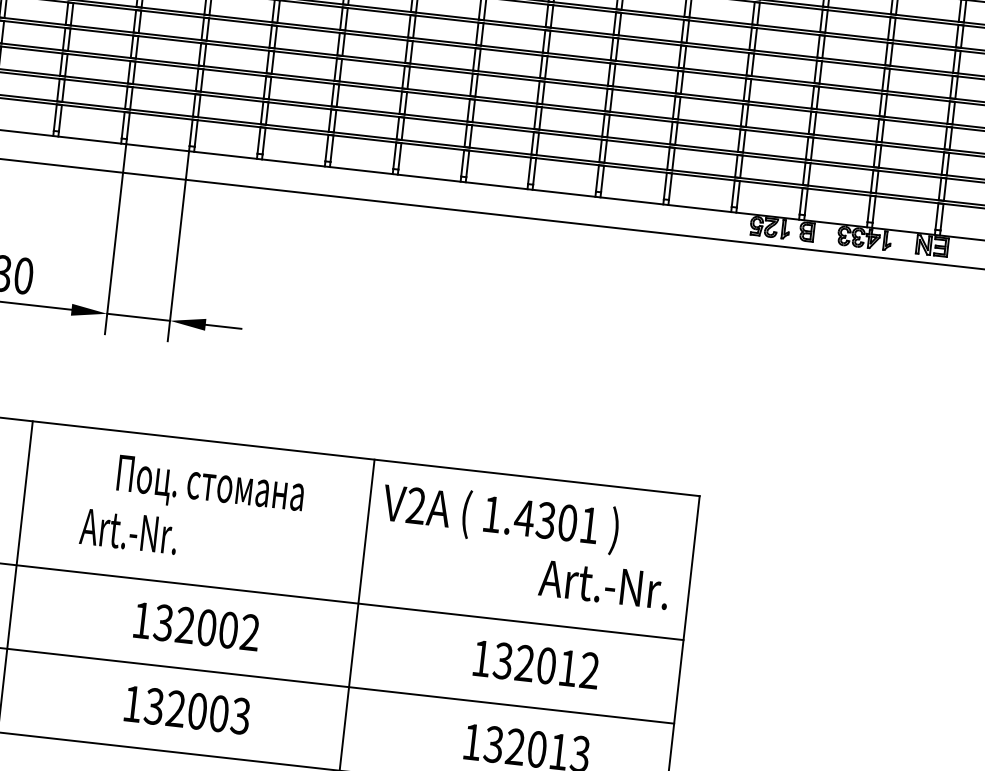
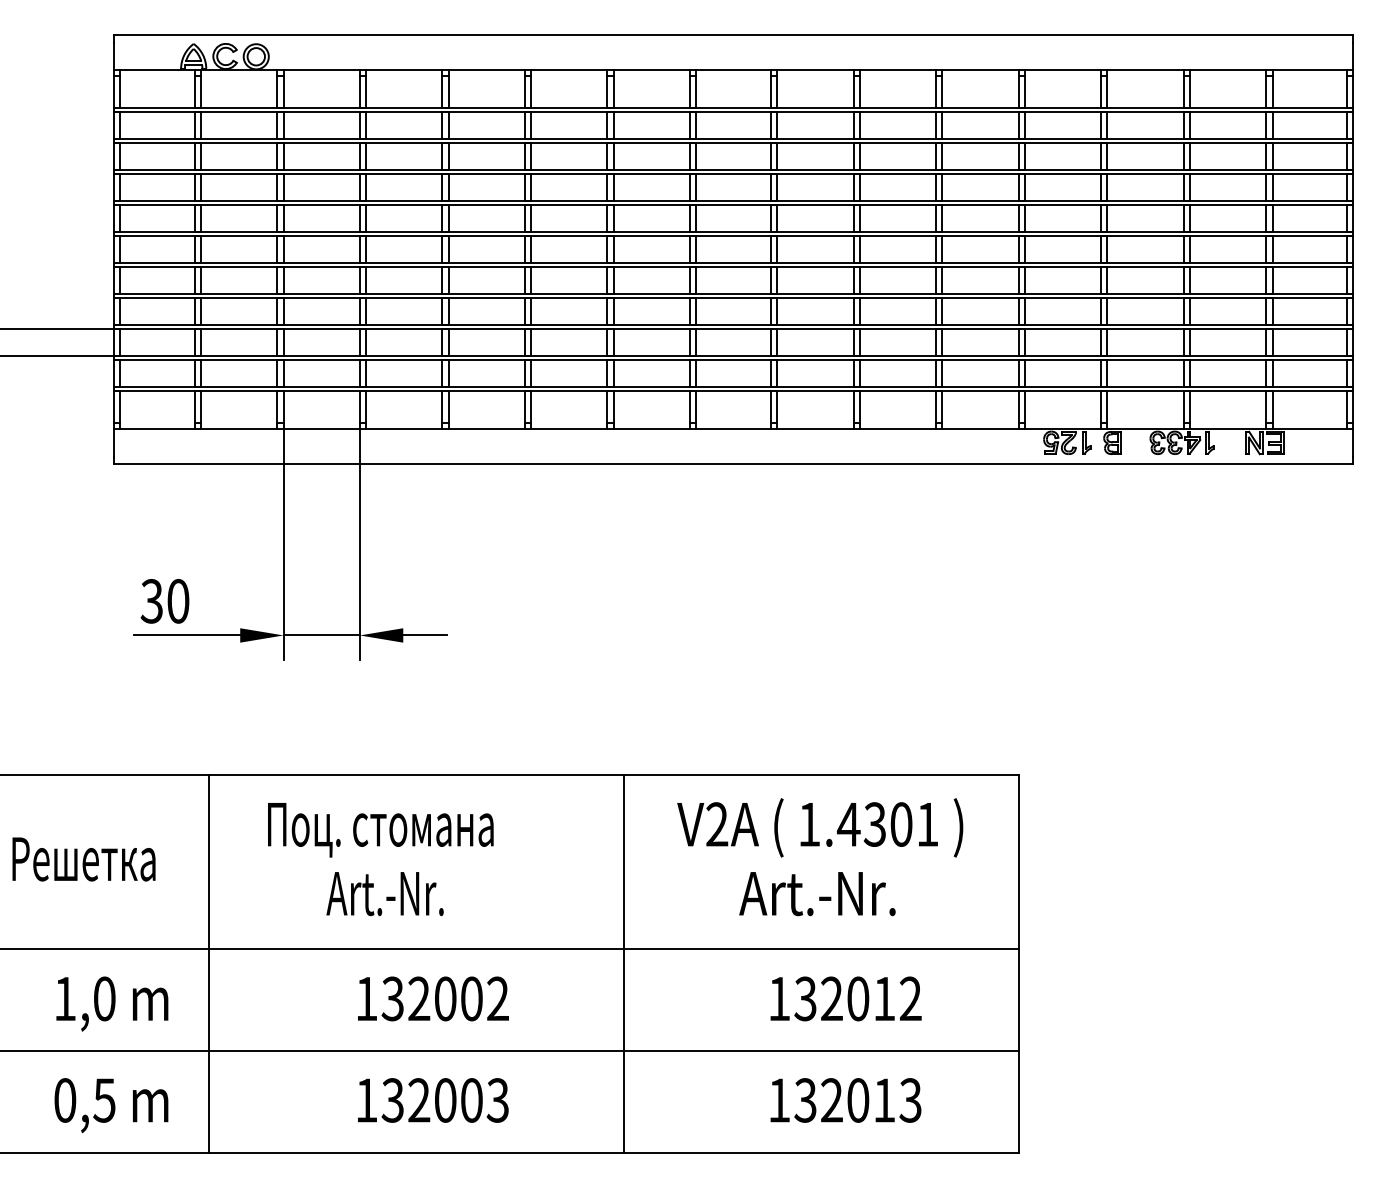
text: (210, 487) -> (380, 830), moved
text: (500, 517) -> (820, 827), moved
text: (128, 532) -> (384, 894), moved
text: (604, 585) -> (817, 894), moved

